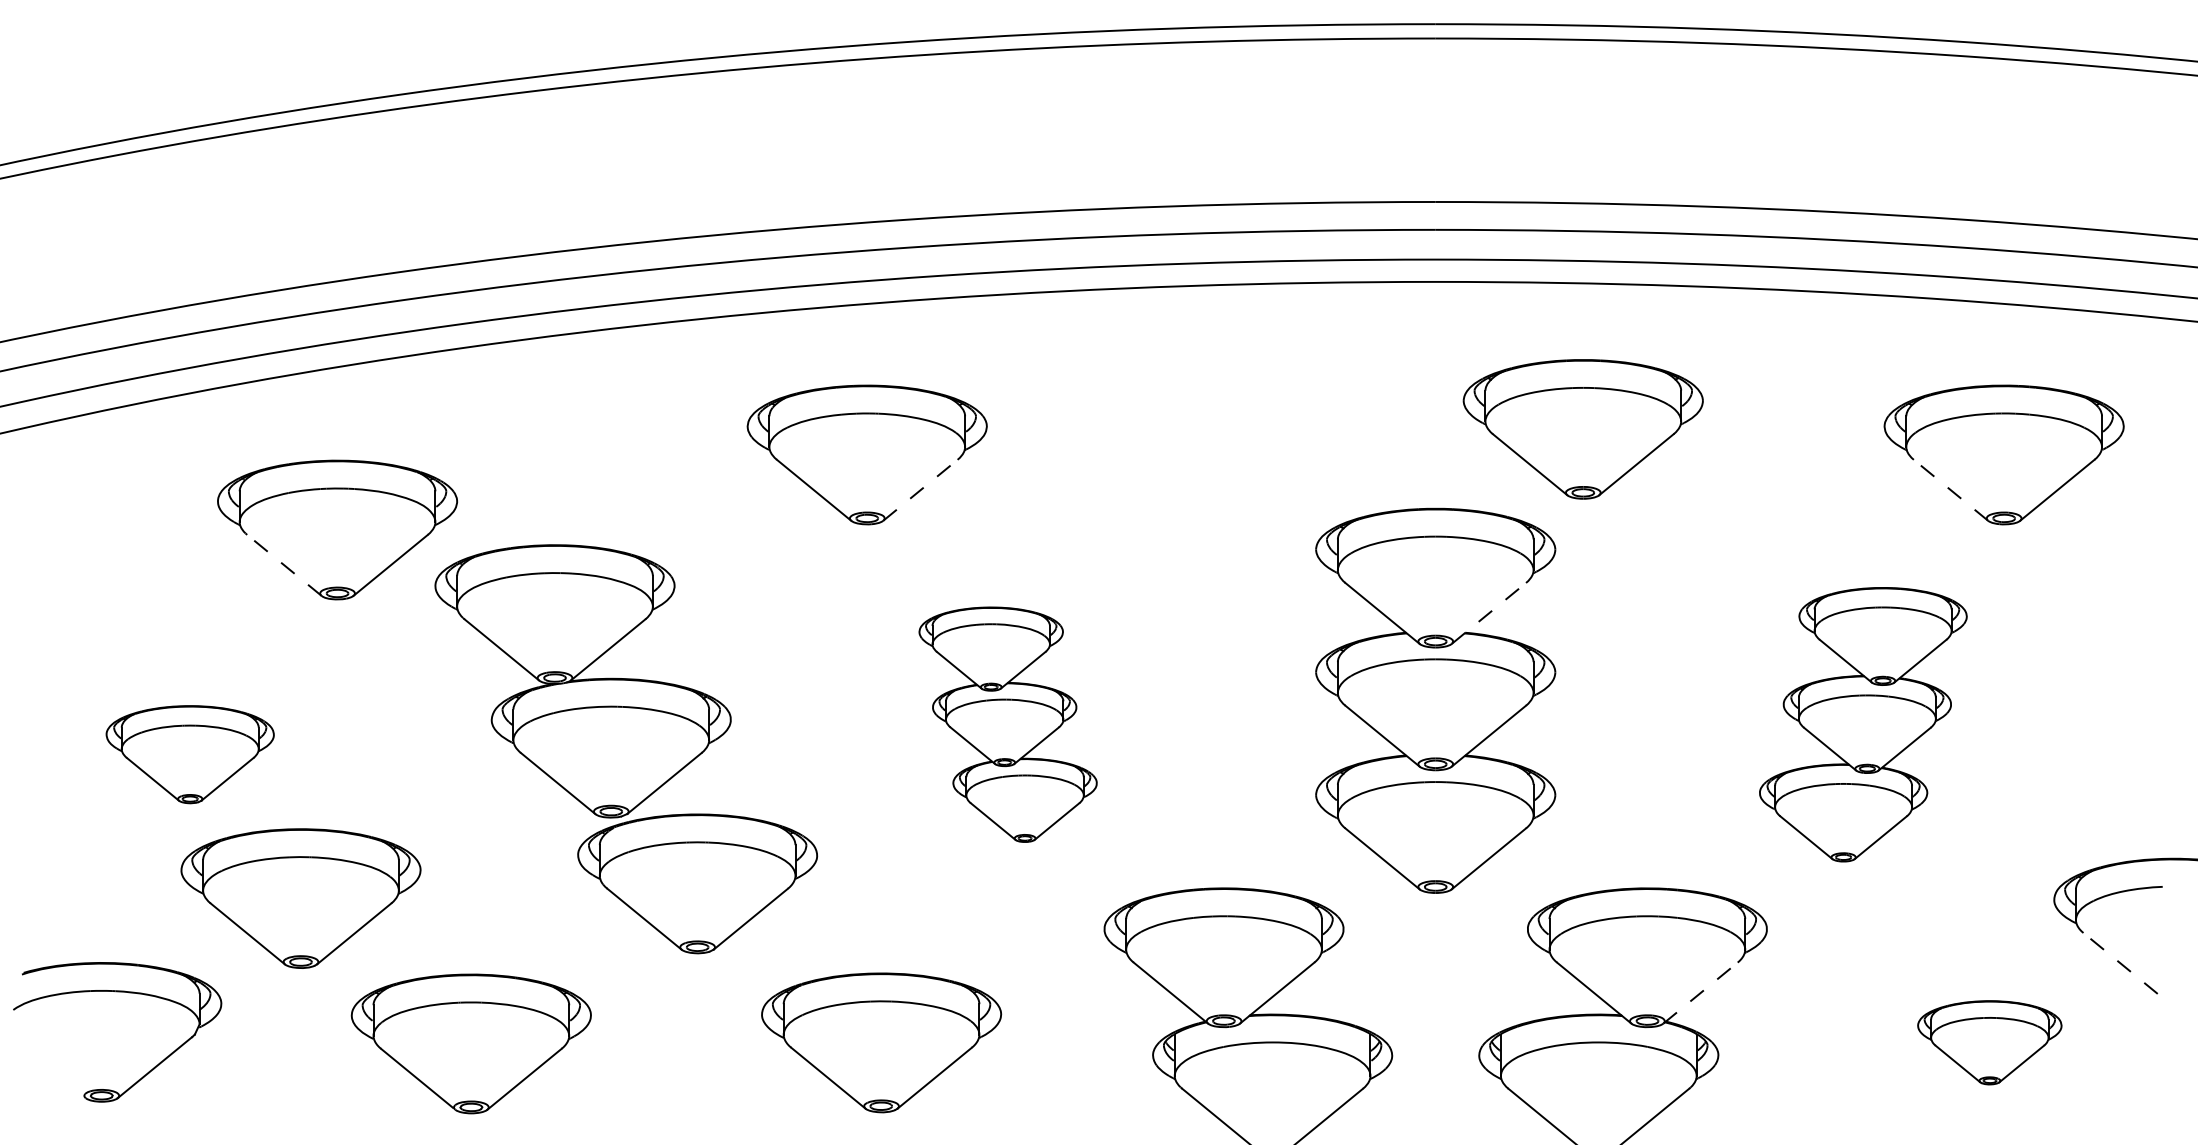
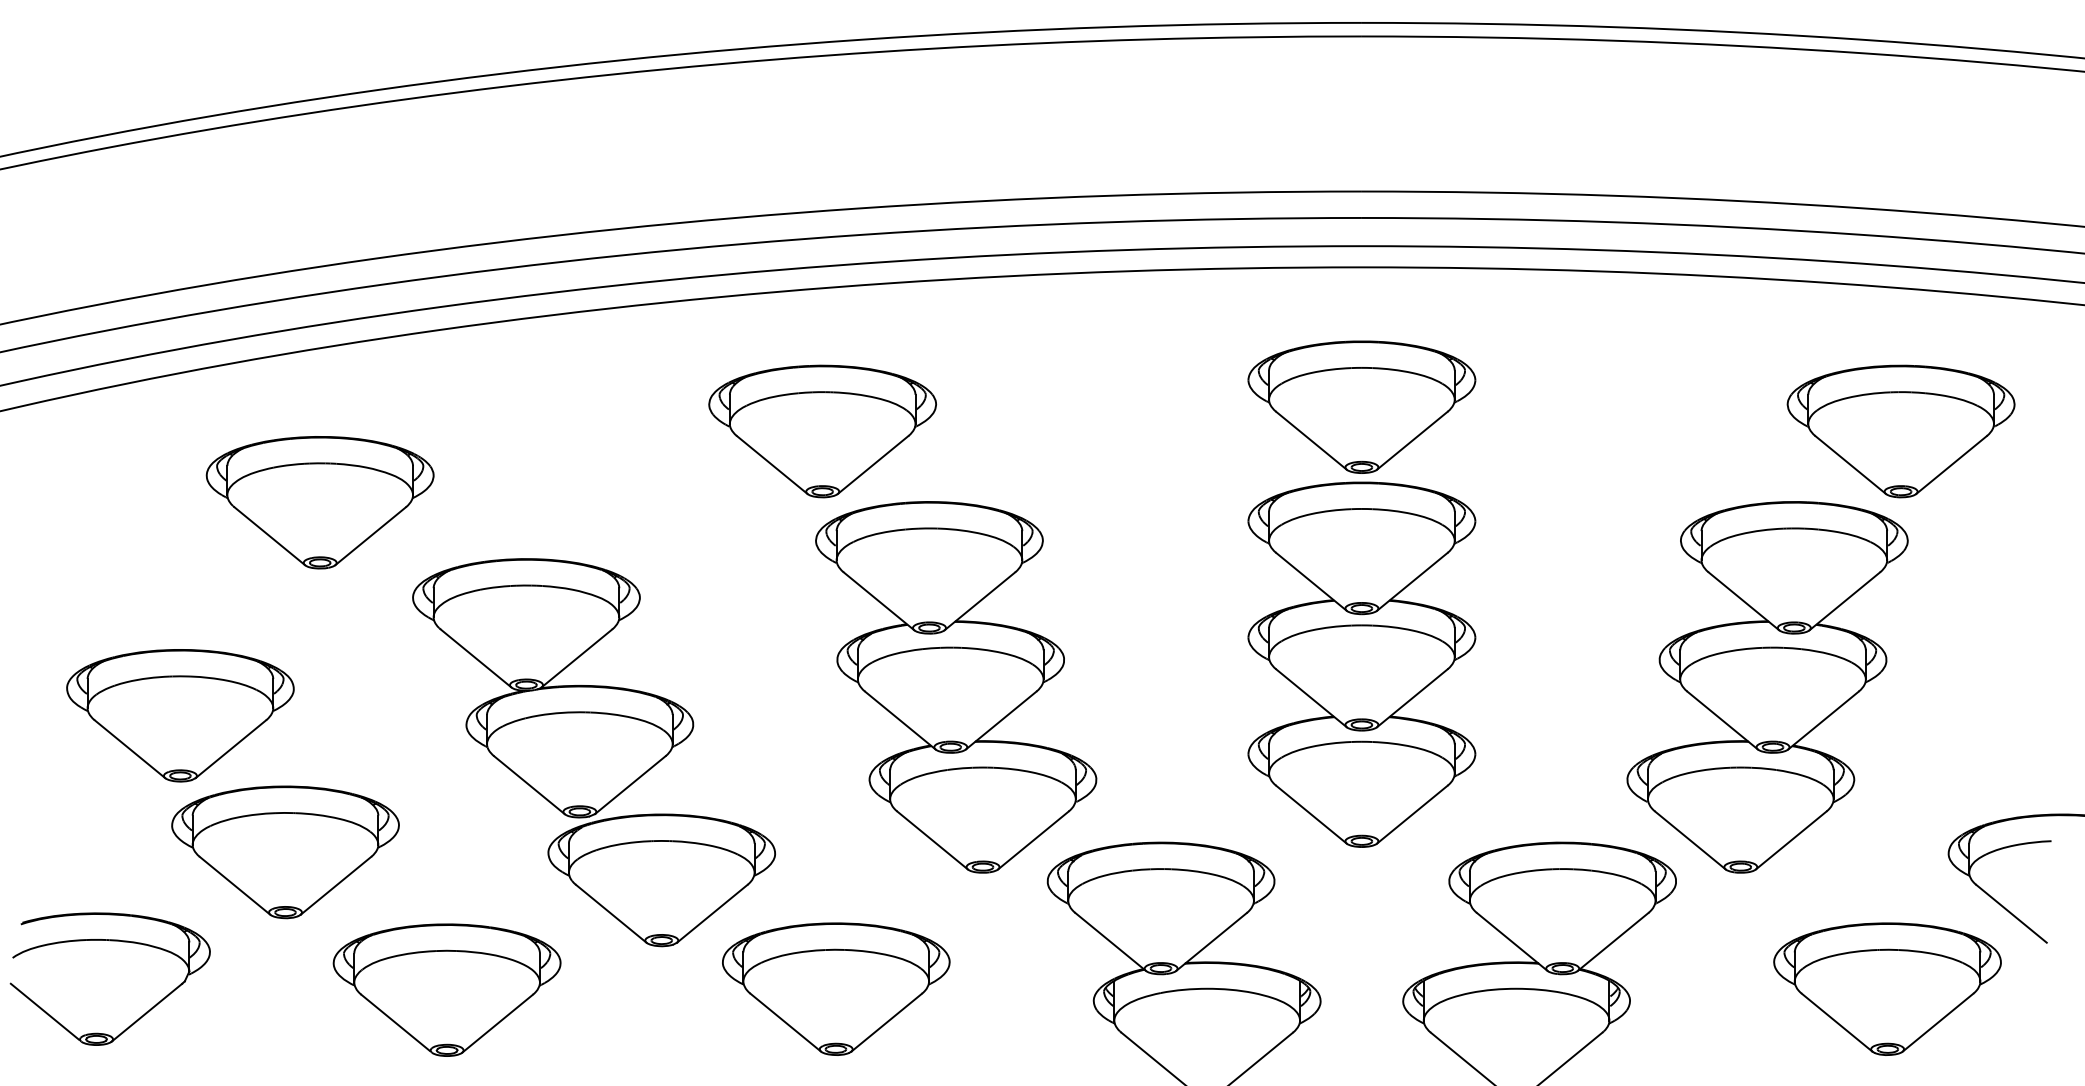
part: (1582, 428) -> (1361, 406), moved
line: (920, 490) -> (873, 465), dashed -> solid
line: (1950, 490) -> (1850, 465), dashed -> solid
line: (284, 565) -> (269, 536), dashed -> solid
line: (1489, 613) -> (1412, 581), dashed -> solid
part: (1008, 724) -> (956, 687), size x1.67
part: (1863, 724) -> (1767, 687), size x1.43
part: (625, 749) -> (593, 752), moved
part: (190, 754) -> (180, 715), size x1.43
line: (2120, 963) -> (2011, 913), dashed -> solid
line: (1700, 992) -> (1613, 941), dashed -> solid
part: (1989, 1042) -> (1887, 988), size x1.67
line: (46, 1066) -> (44, 1011), added

